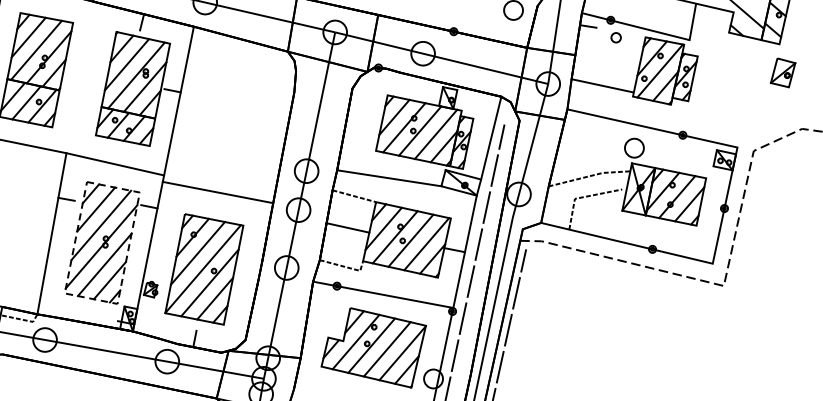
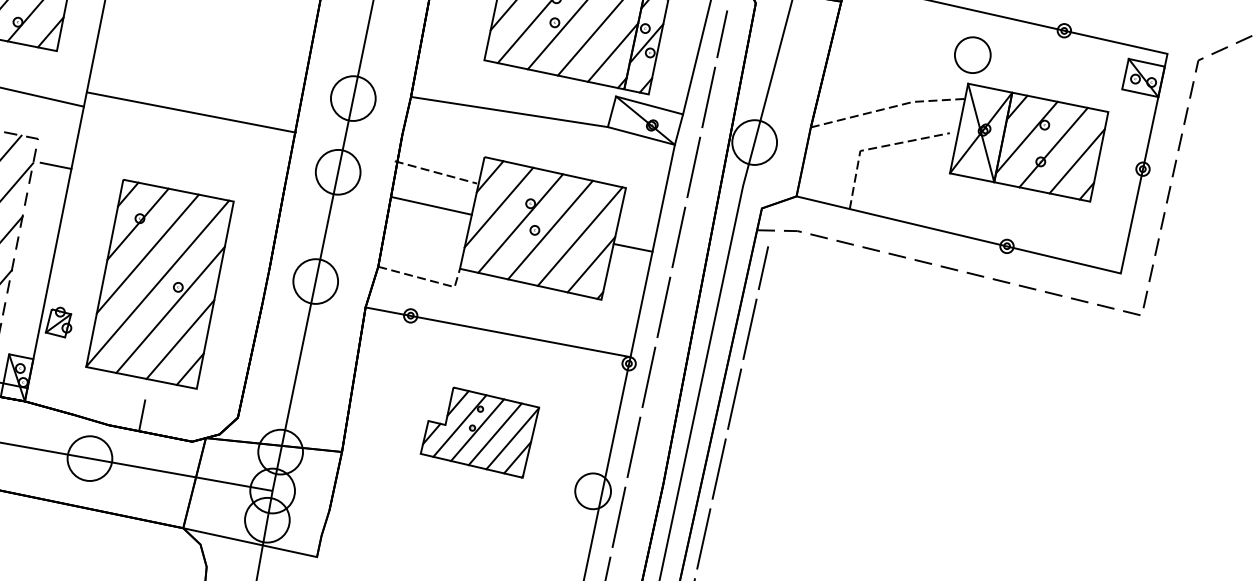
line: (217, 192) -> (190, 112), moved
line: (354, 196) -> (436, 172), moved
part: (373, 347) -> (479, 431), size x0.6

